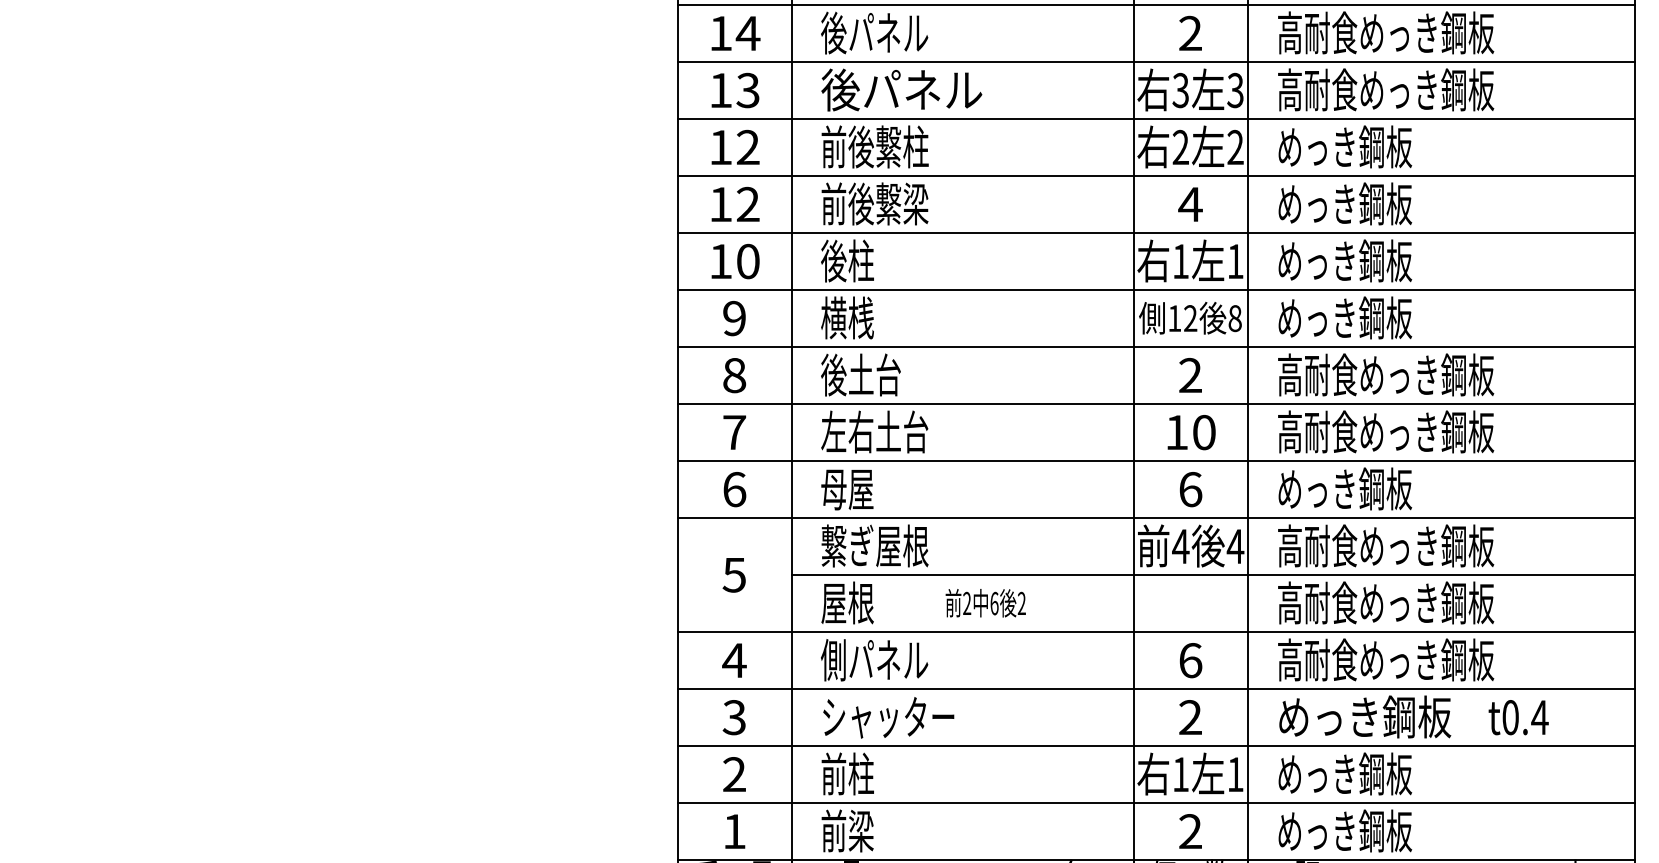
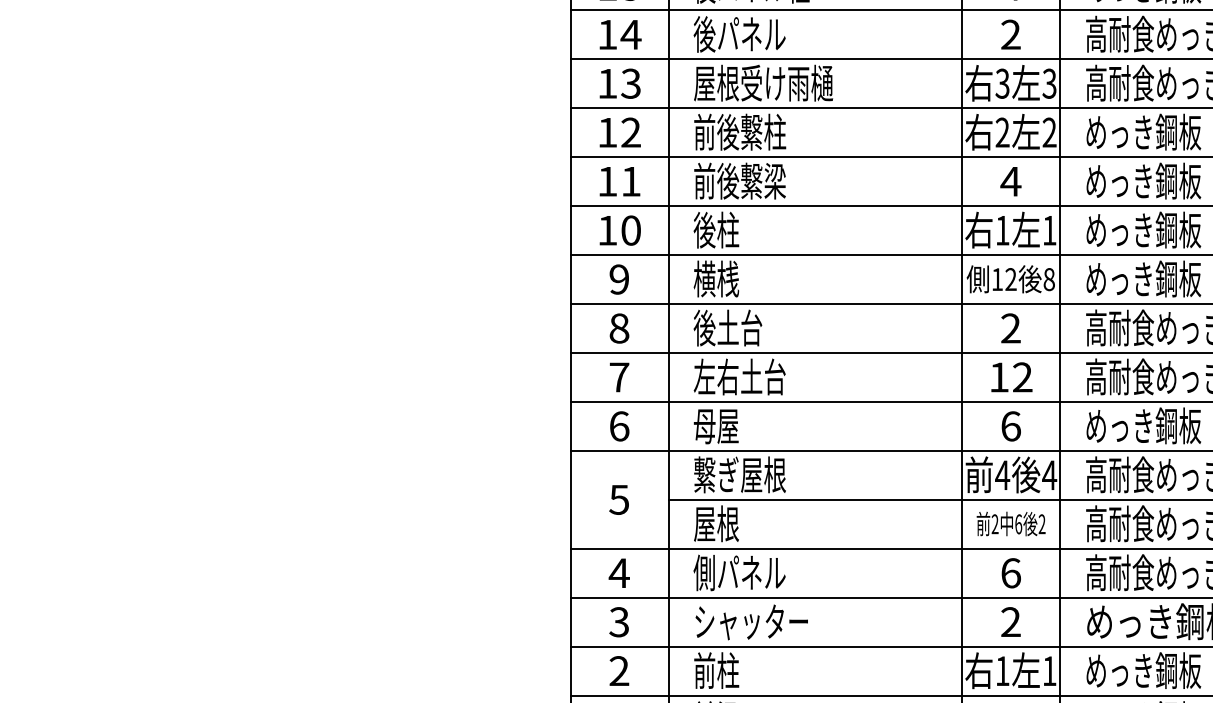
text: (902, 89) -> (763, 82), 後パネル -> 屋根受け雨樋
text: (748, 203) -> (631, 180), 12 -> 11
text: (1204, 432) -> (1022, 377), 10 -> 12
text: (985, 603) -> (1010, 524), moved

